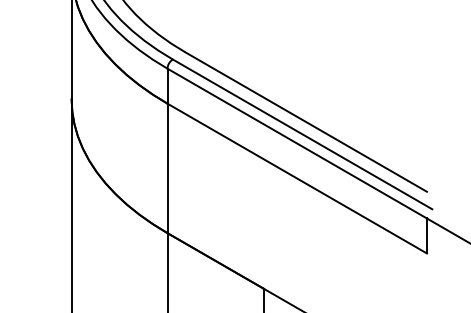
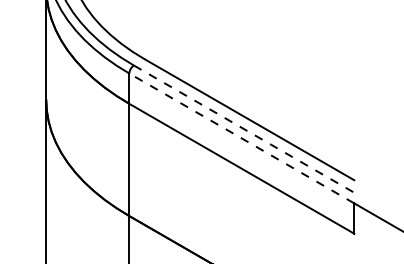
line: (302, 134) -> (246, 130), solid -> dashed
line: (297, 143) -> (242, 138), solid -> dashed

